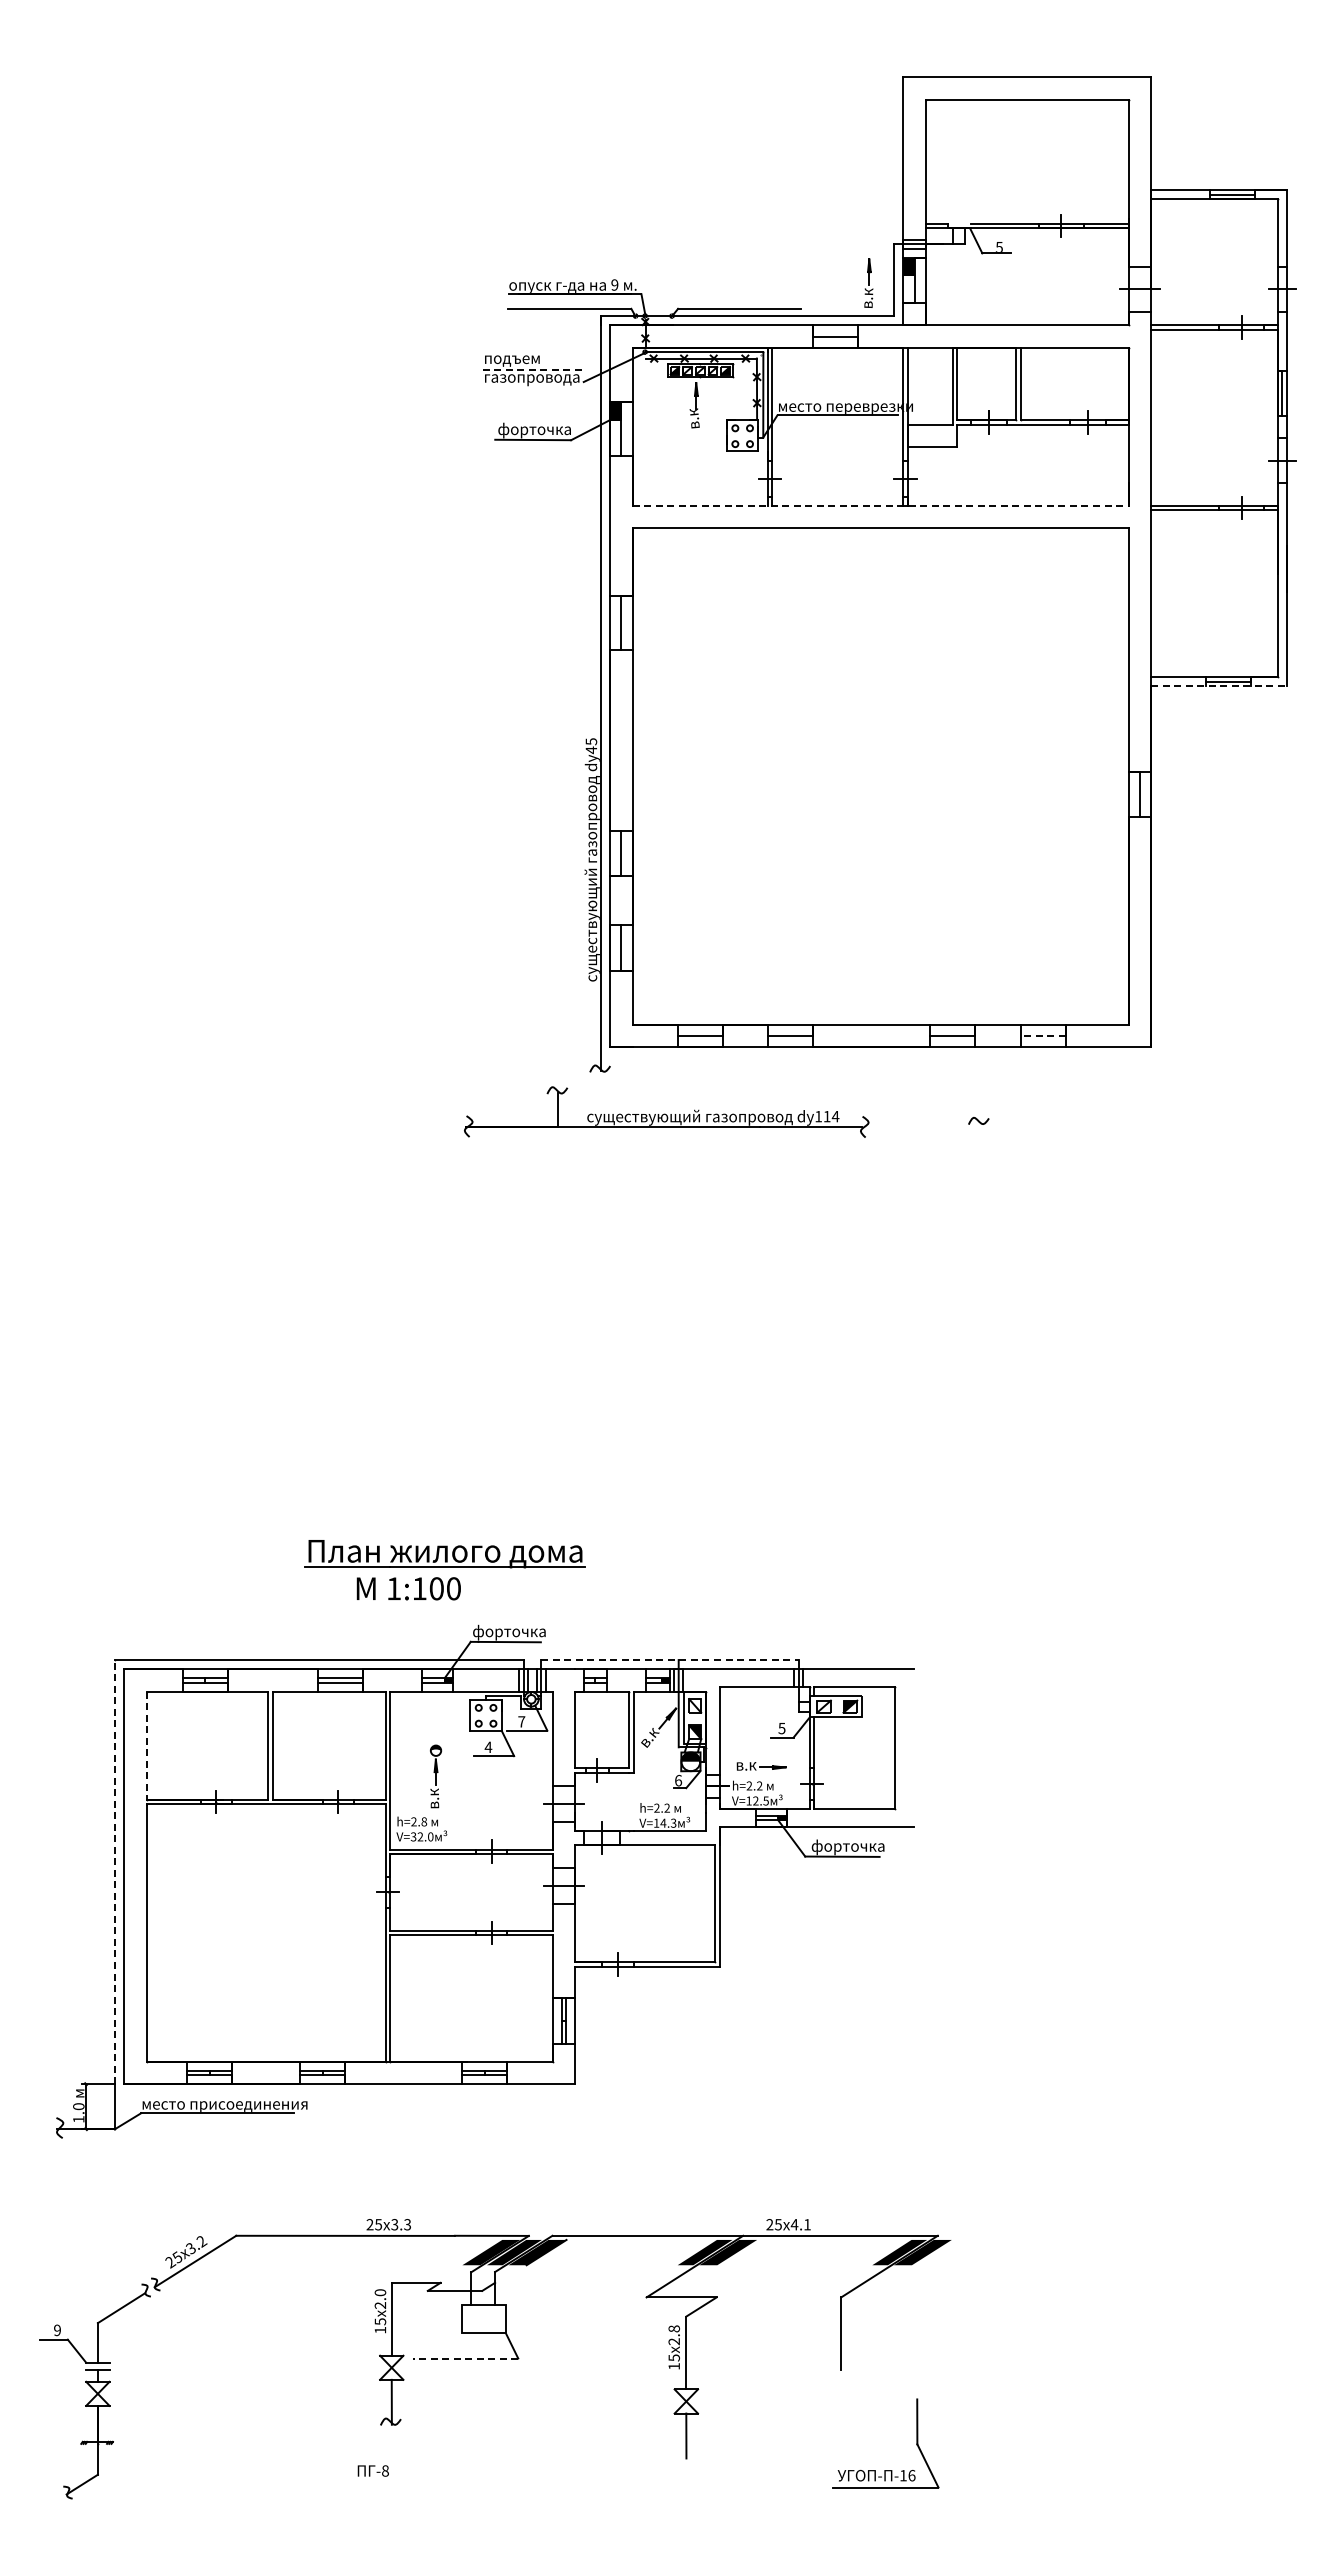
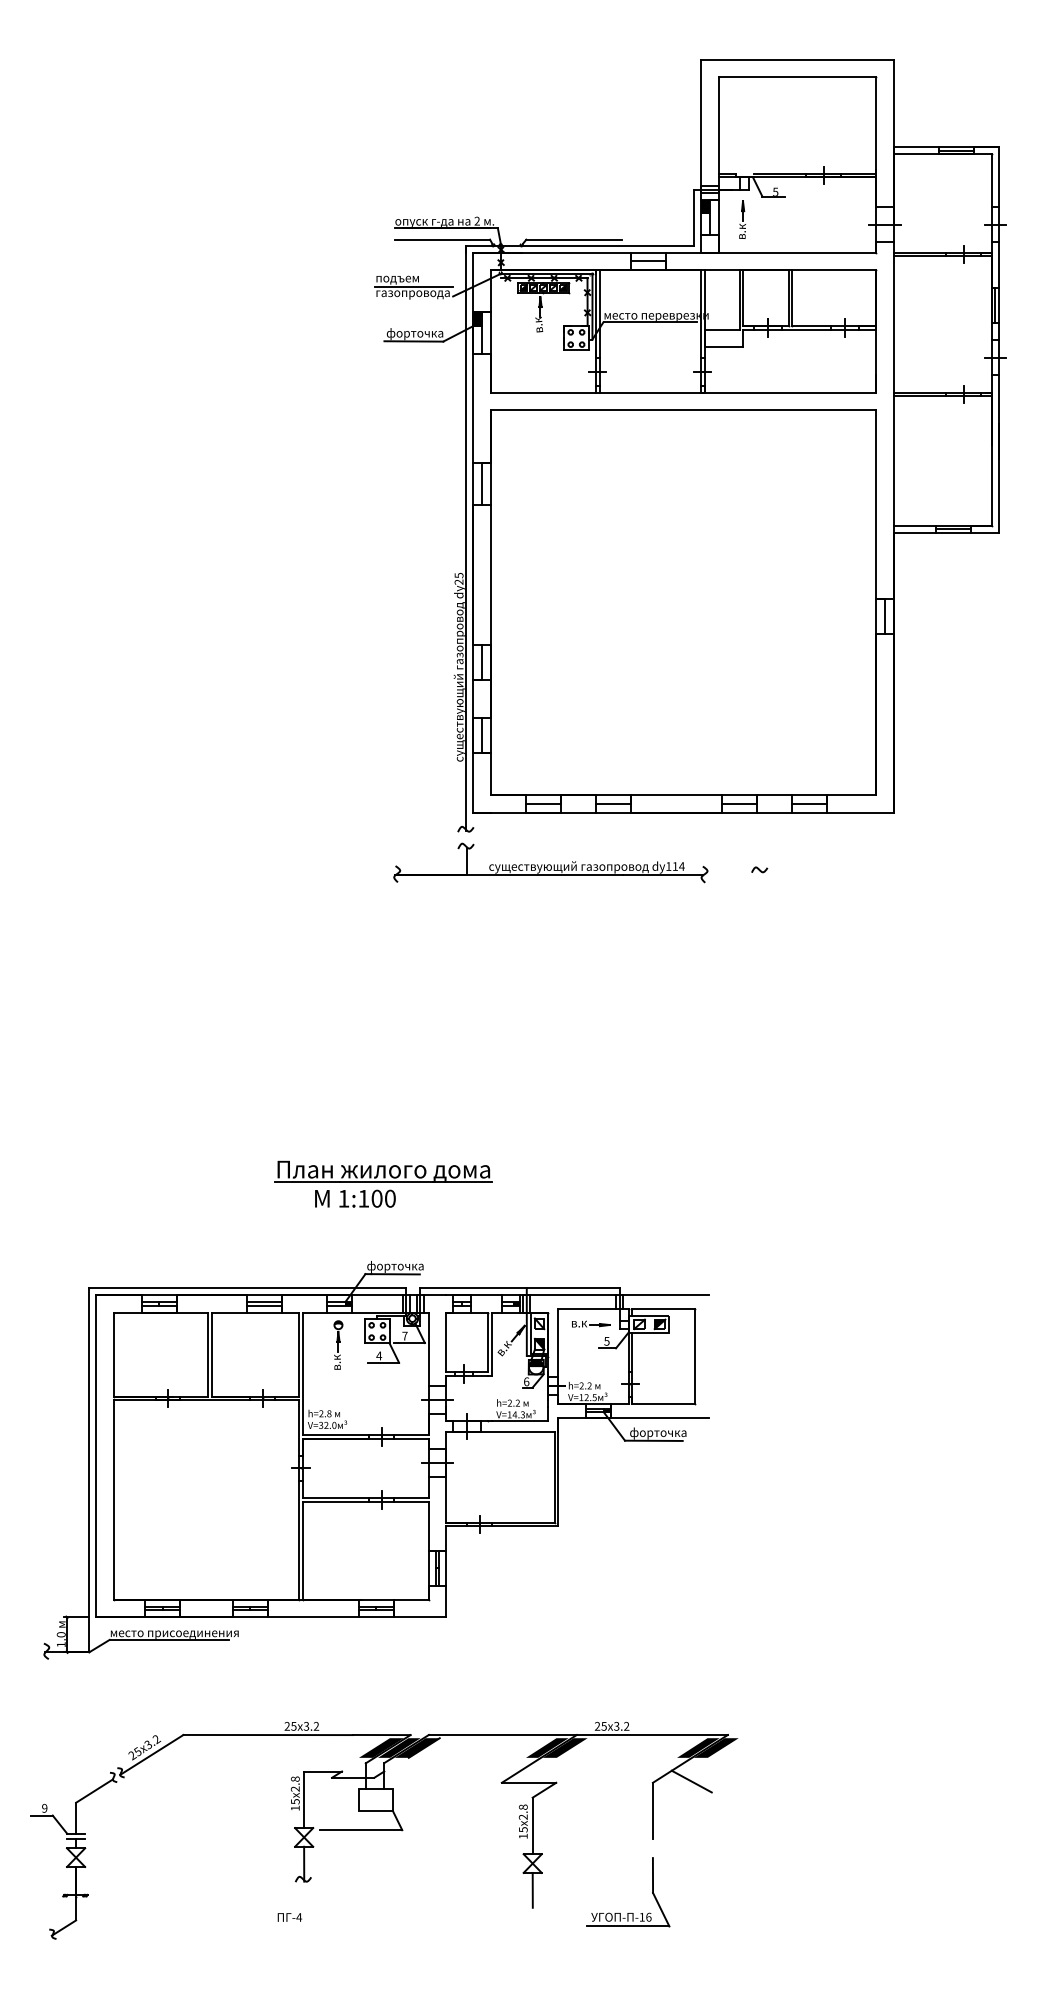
part: (868, 282) -> (742, 219), moved
text: (614, 285) -> (476, 221), 9 -> 2
line: (533, 369) -> (414, 286), dashed -> solid
line: (881, 505) -> (684, 392), dashed -> solid
line: (1219, 686) -> (946, 532), dashed -> solid
text: (590, 750) -> (458, 582), dy45 -> dy25
line: (1043, 1035) -> (809, 803), dashed -> solid
part: (666, 1111) -> (550, 862), moved
part: (444, 1570) -> (383, 1184), moved
line: (669, 1660) -> (519, 1288), dashed -> solid
line: (146, 1746) -> (113, 1355), dashed -> solid
part: (761, 1766) -> (591, 1324), moved
part: (436, 1776) -> (338, 1345), moved
line: (114, 1871) -> (88, 1452), dashed -> solid
text: (407, 2224) -> (316, 1726), 25x3.3 -> 25x3.2
text: (800, 2224) -> (621, 1726), 25x4.1 -> 25x3.2
text: (380, 2292) -> (295, 1778), 15x2.0 -> 15x2.8
line: (891, 2295) -> (691, 1781), added
line: (465, 2358) -> (361, 1830), dashed -> solid
text: (385, 2470) -> (299, 1917), -8 -> -4
part: (885, 2470) -> (628, 1913), moved

